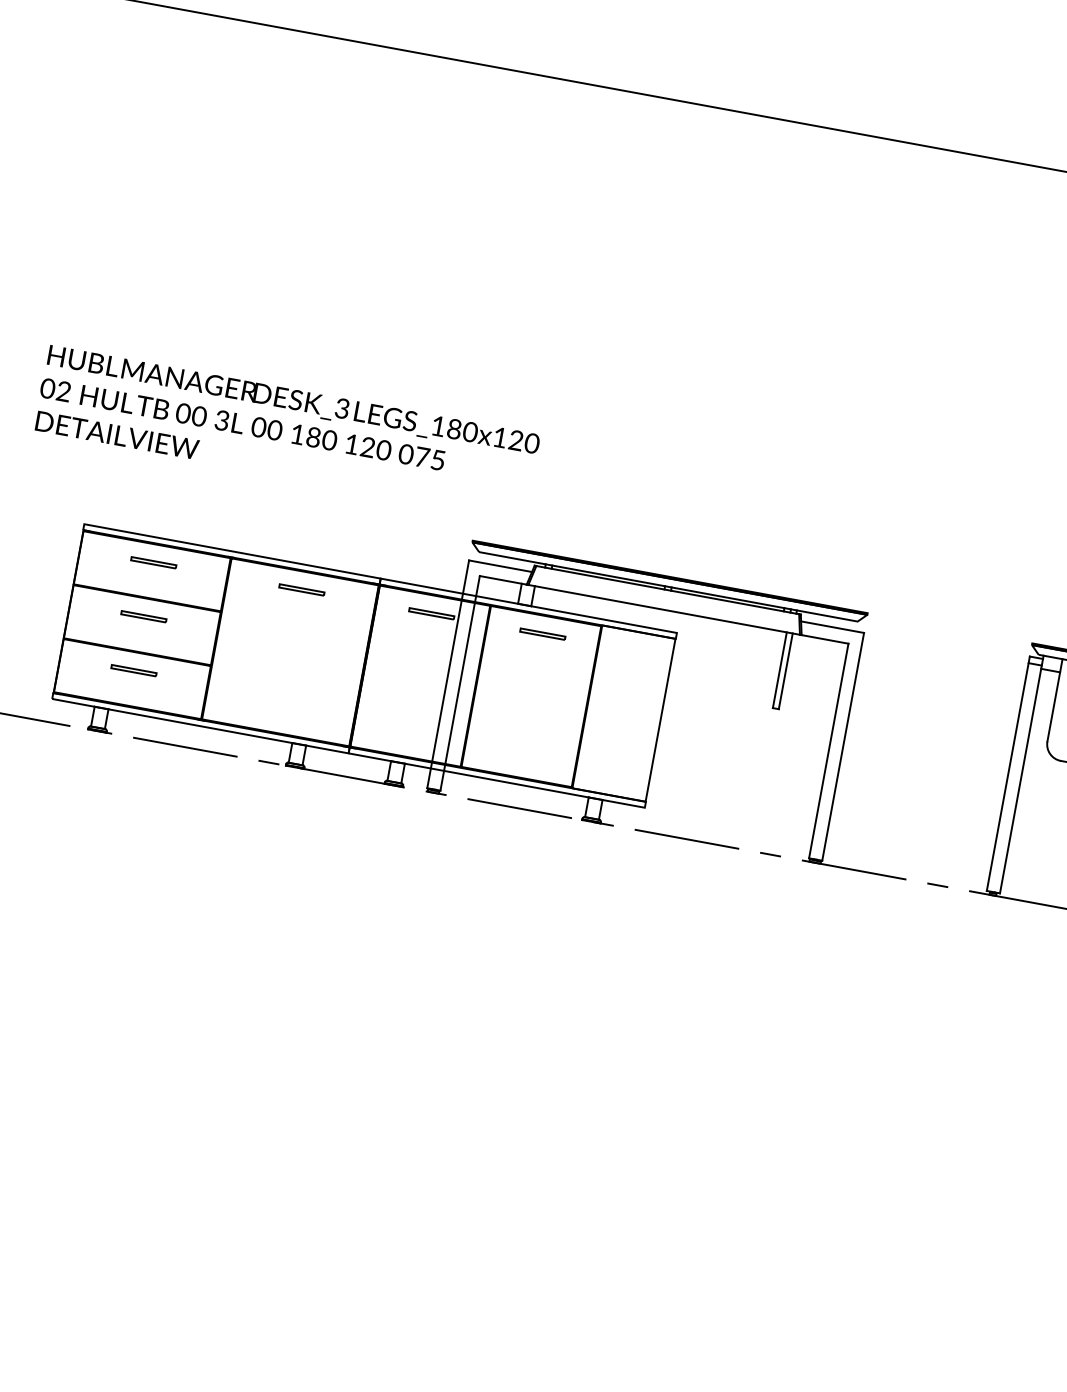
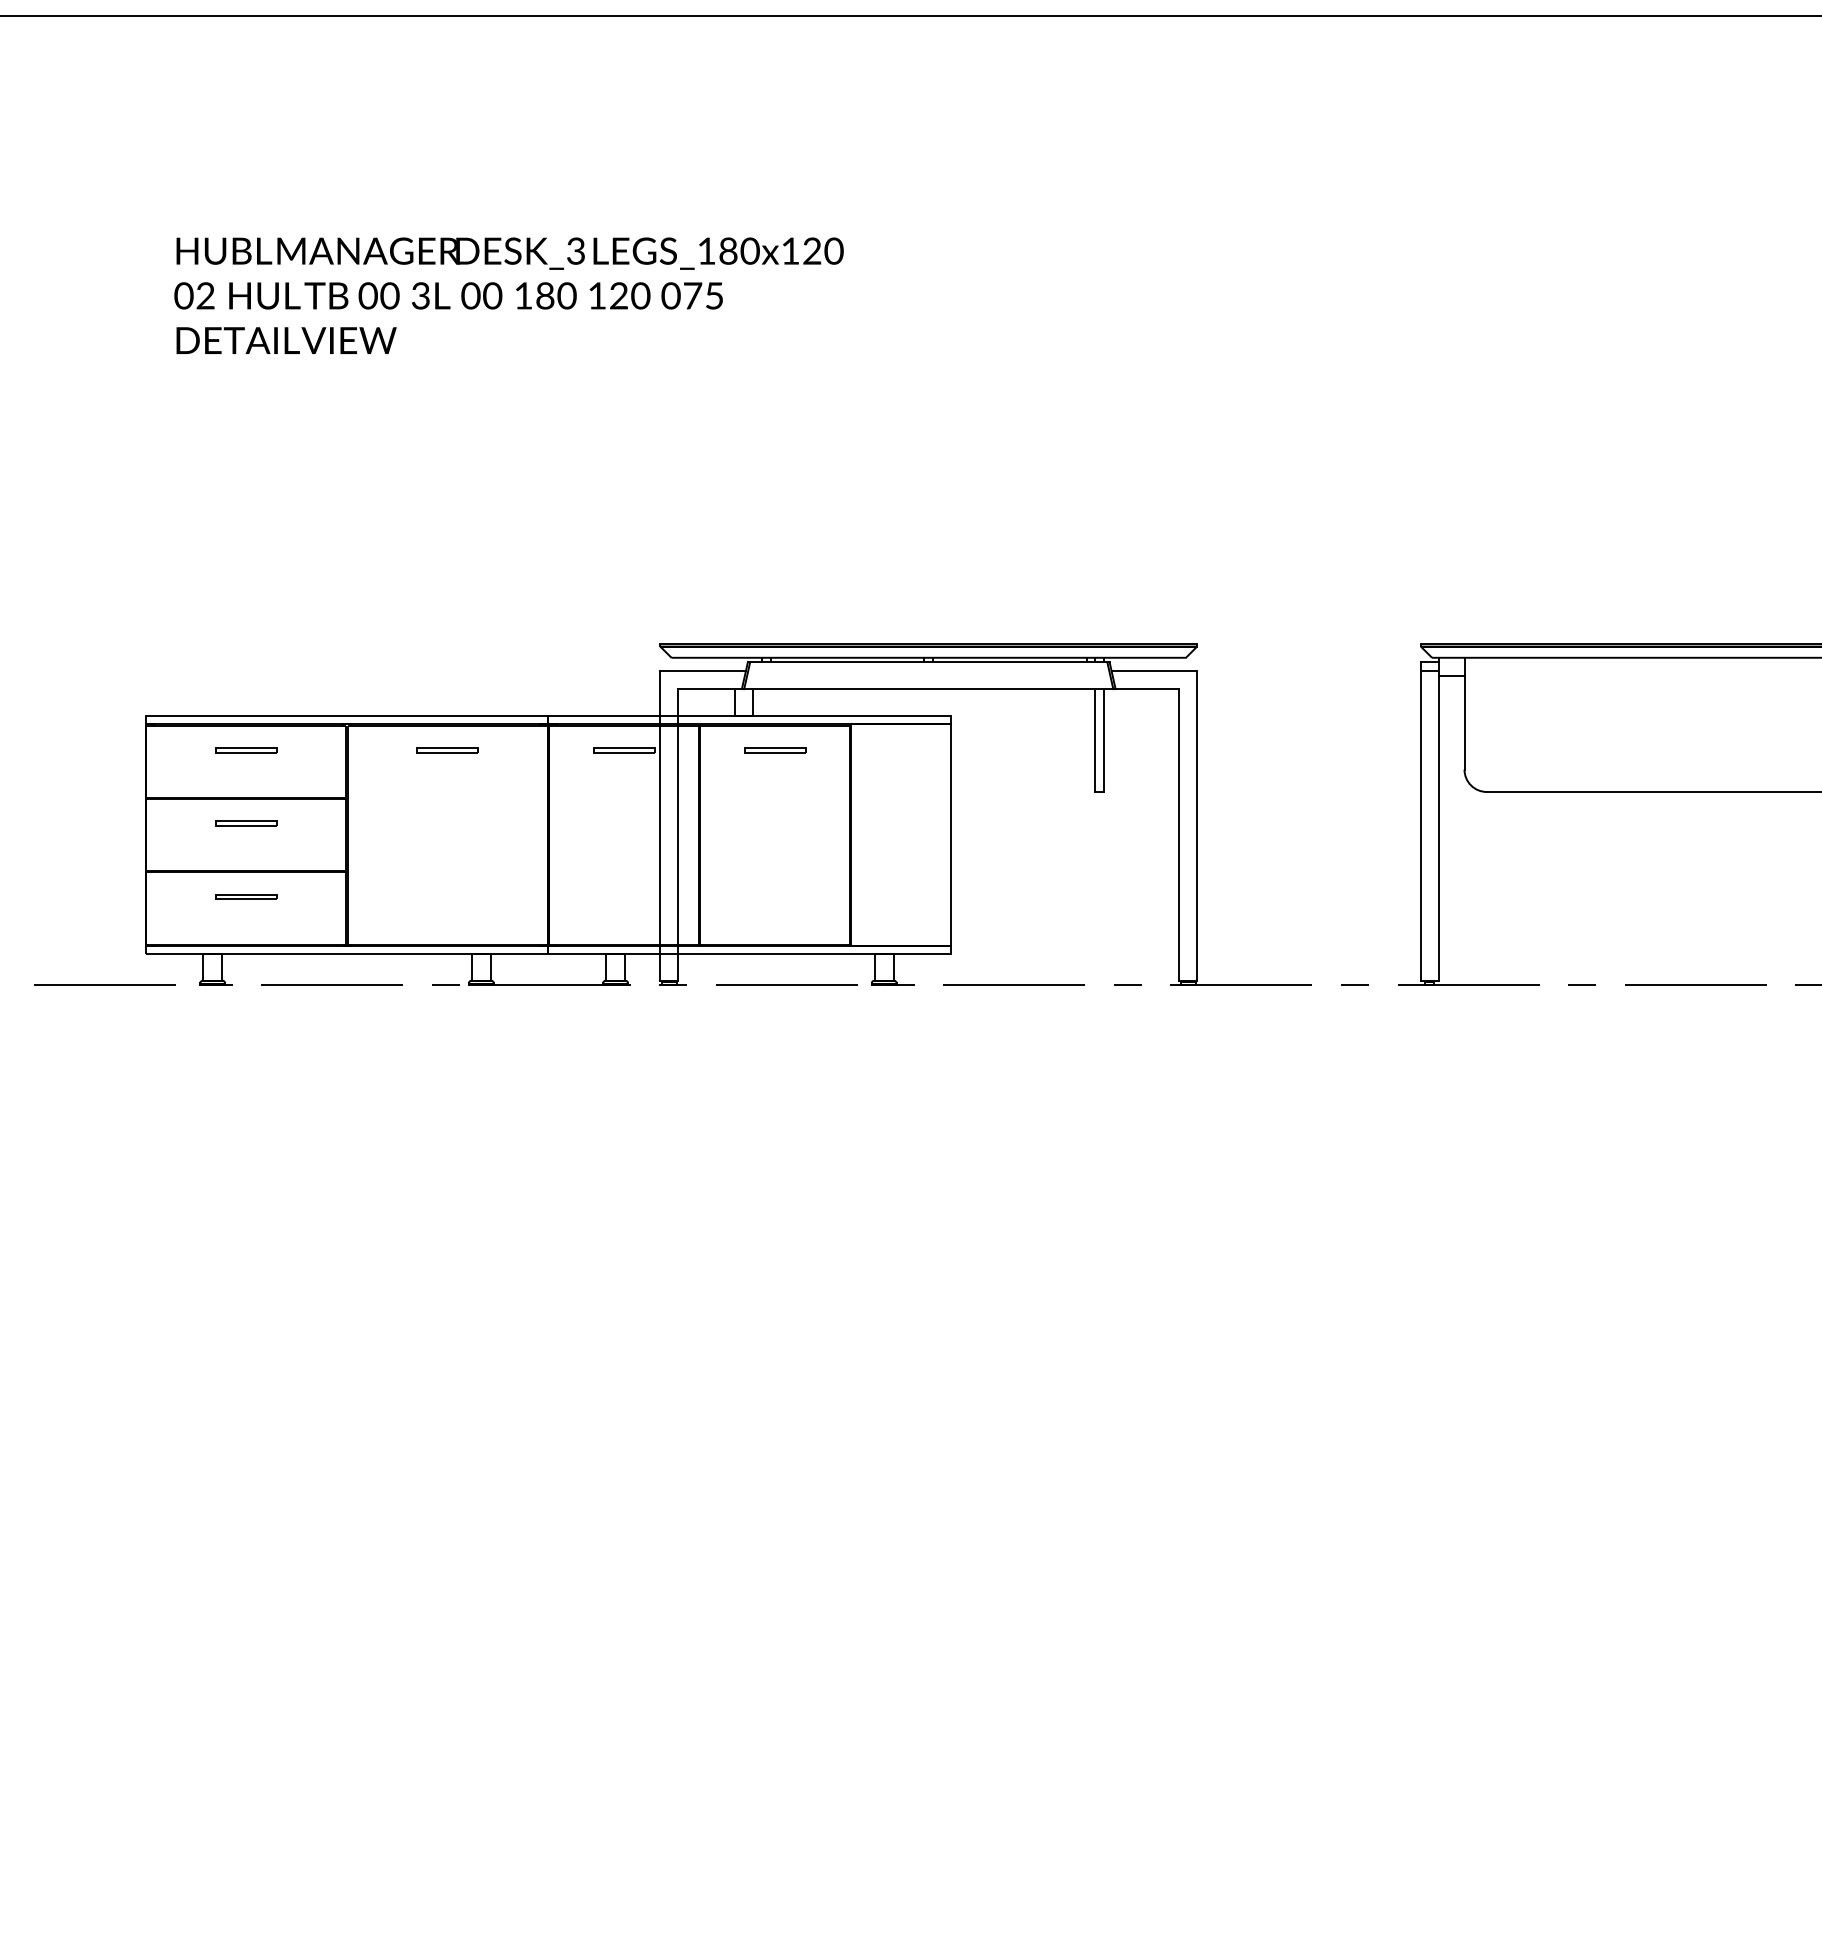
text: (286, 432) -> (508, 295), moved

